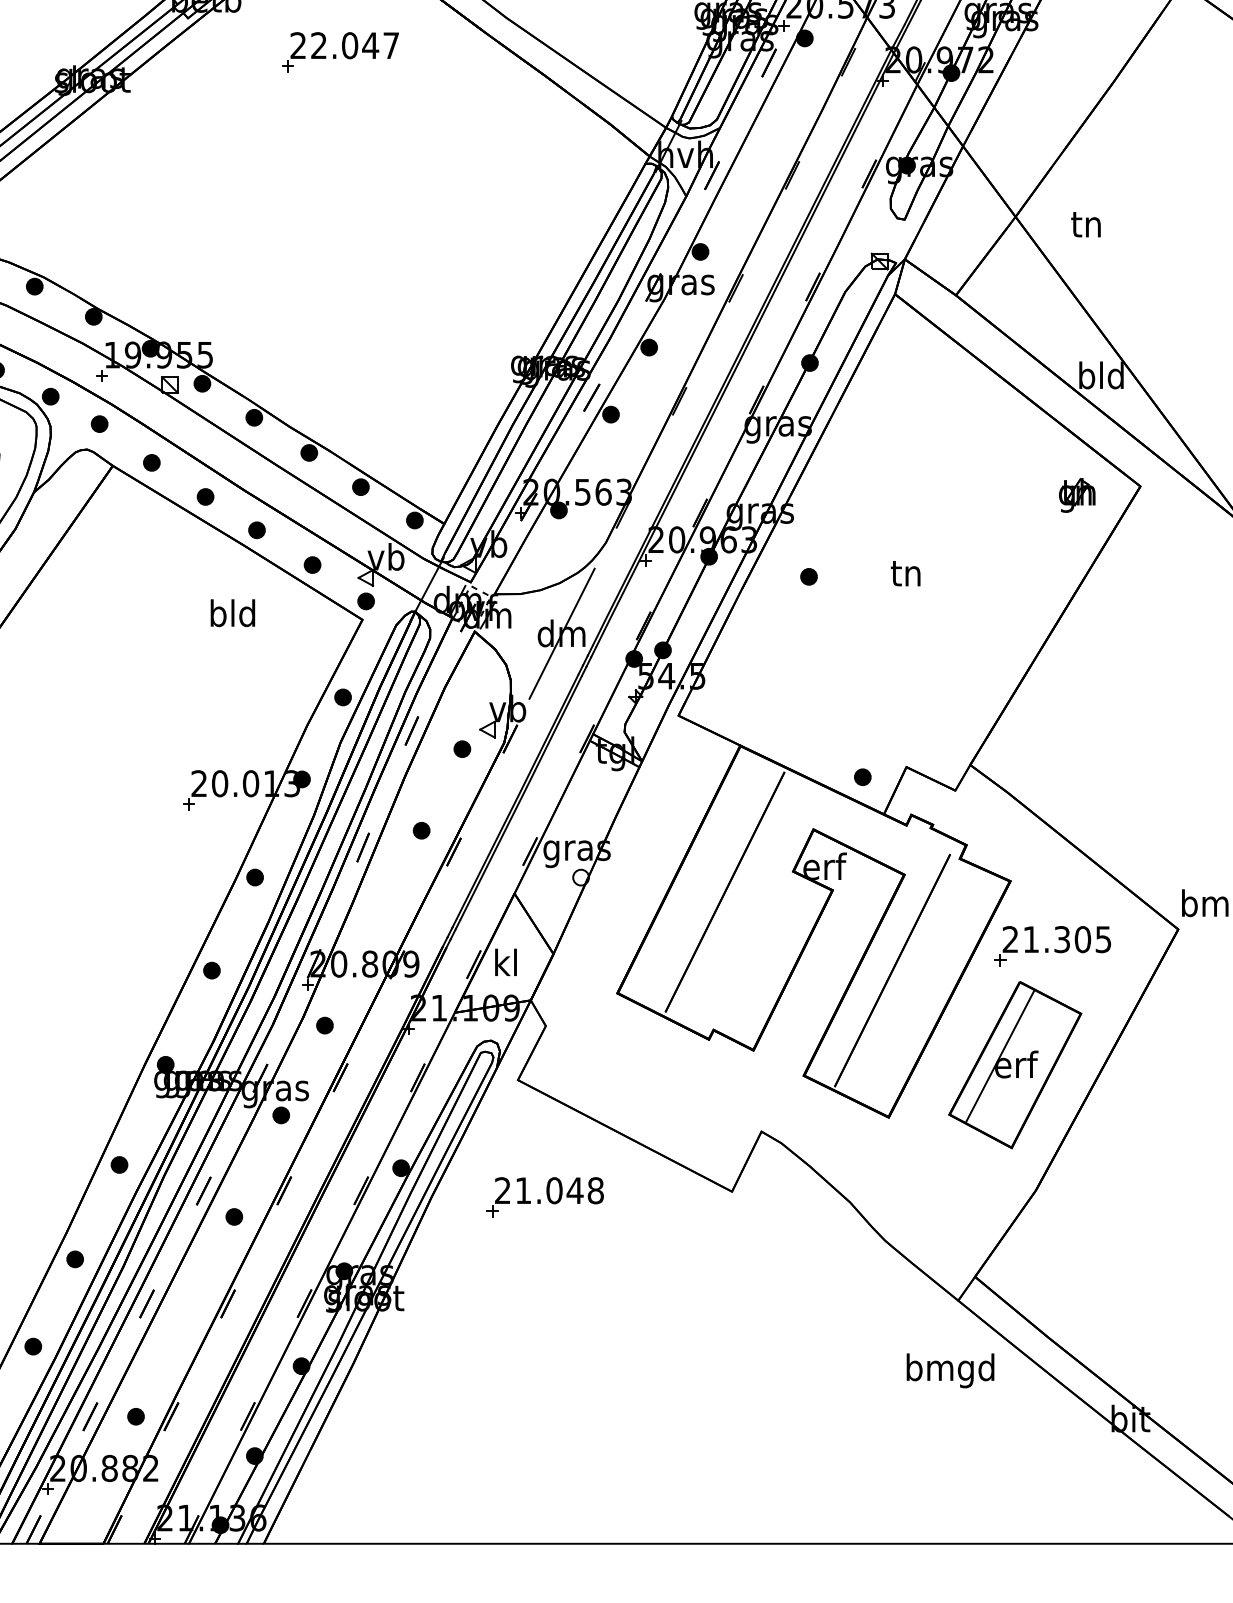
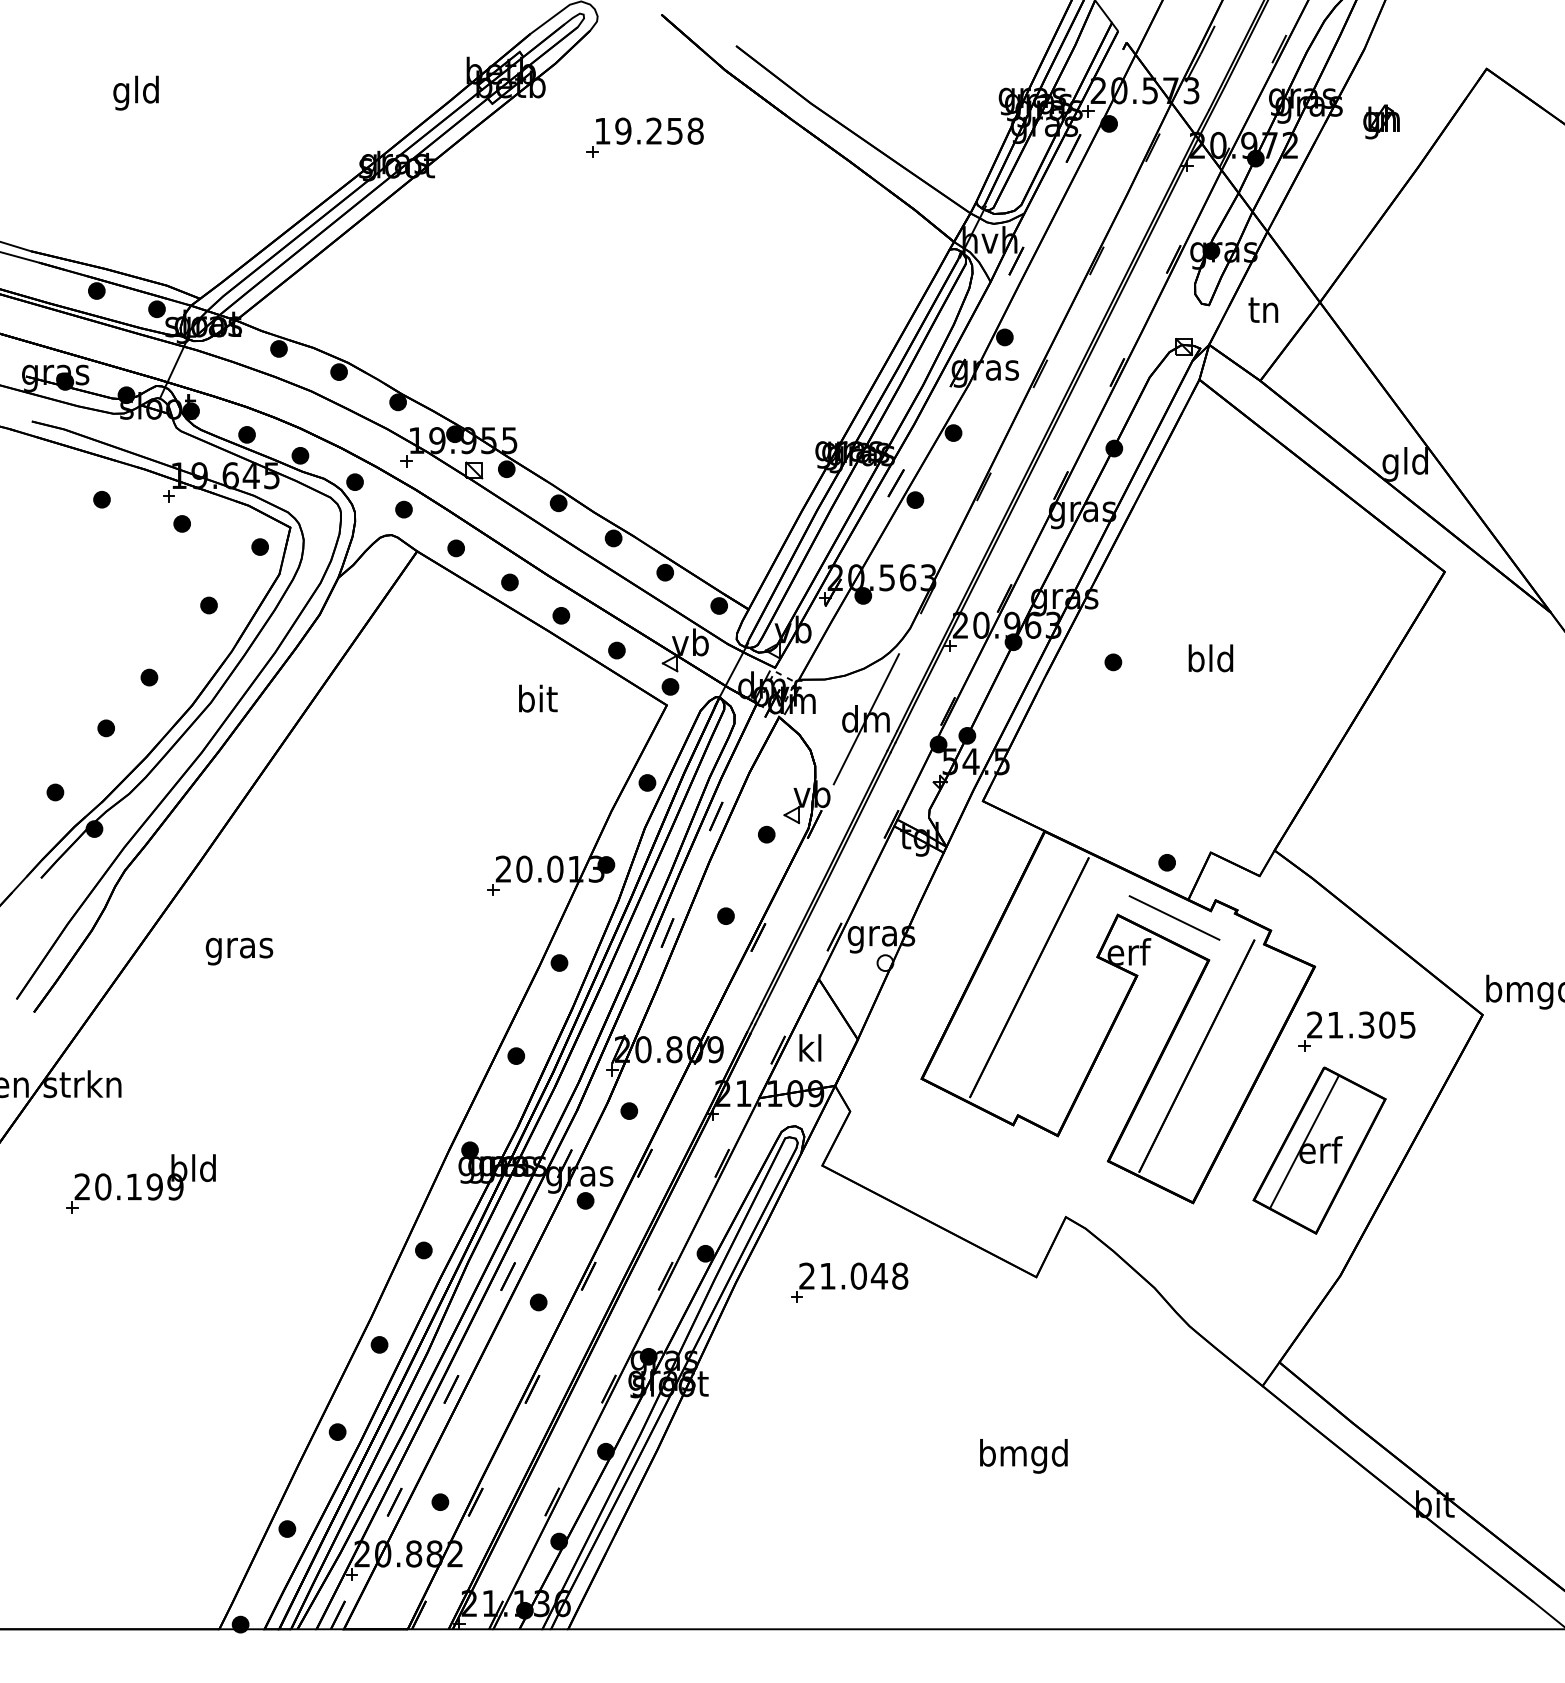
text: (344, 45) -> (648, 130), 22.047 -> 19.258
text: (1086, 224) -> (1263, 309), moved
text: (1086, 379) -> (1390, 464), bld -> gld
part: (1077, 495) -> (1381, 121), moved
text: (906, 573) -> (1210, 658), tn -> bld
text: (233, 613) -> (537, 698), bld -> bit
line: (870, 832) -> (1174, 917), added
text: (950, 1371) -> (1023, 1456), moved

